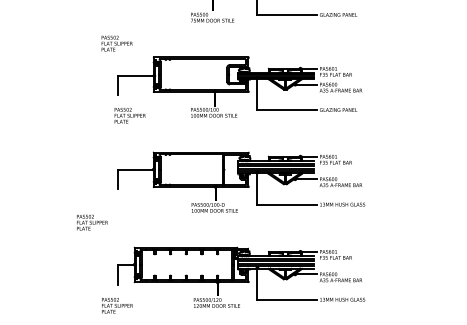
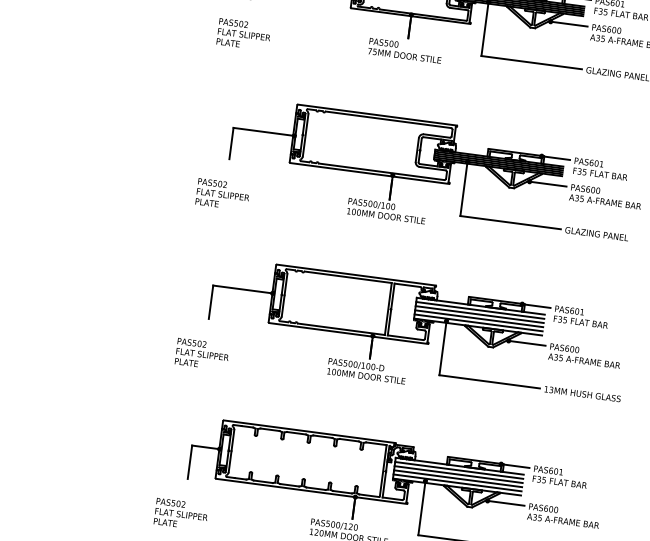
text: (116, 43) -> (243, 34), moved
text: (129, 115) -> (221, 194), moved
text: (92, 222) -> (202, 354), moved

